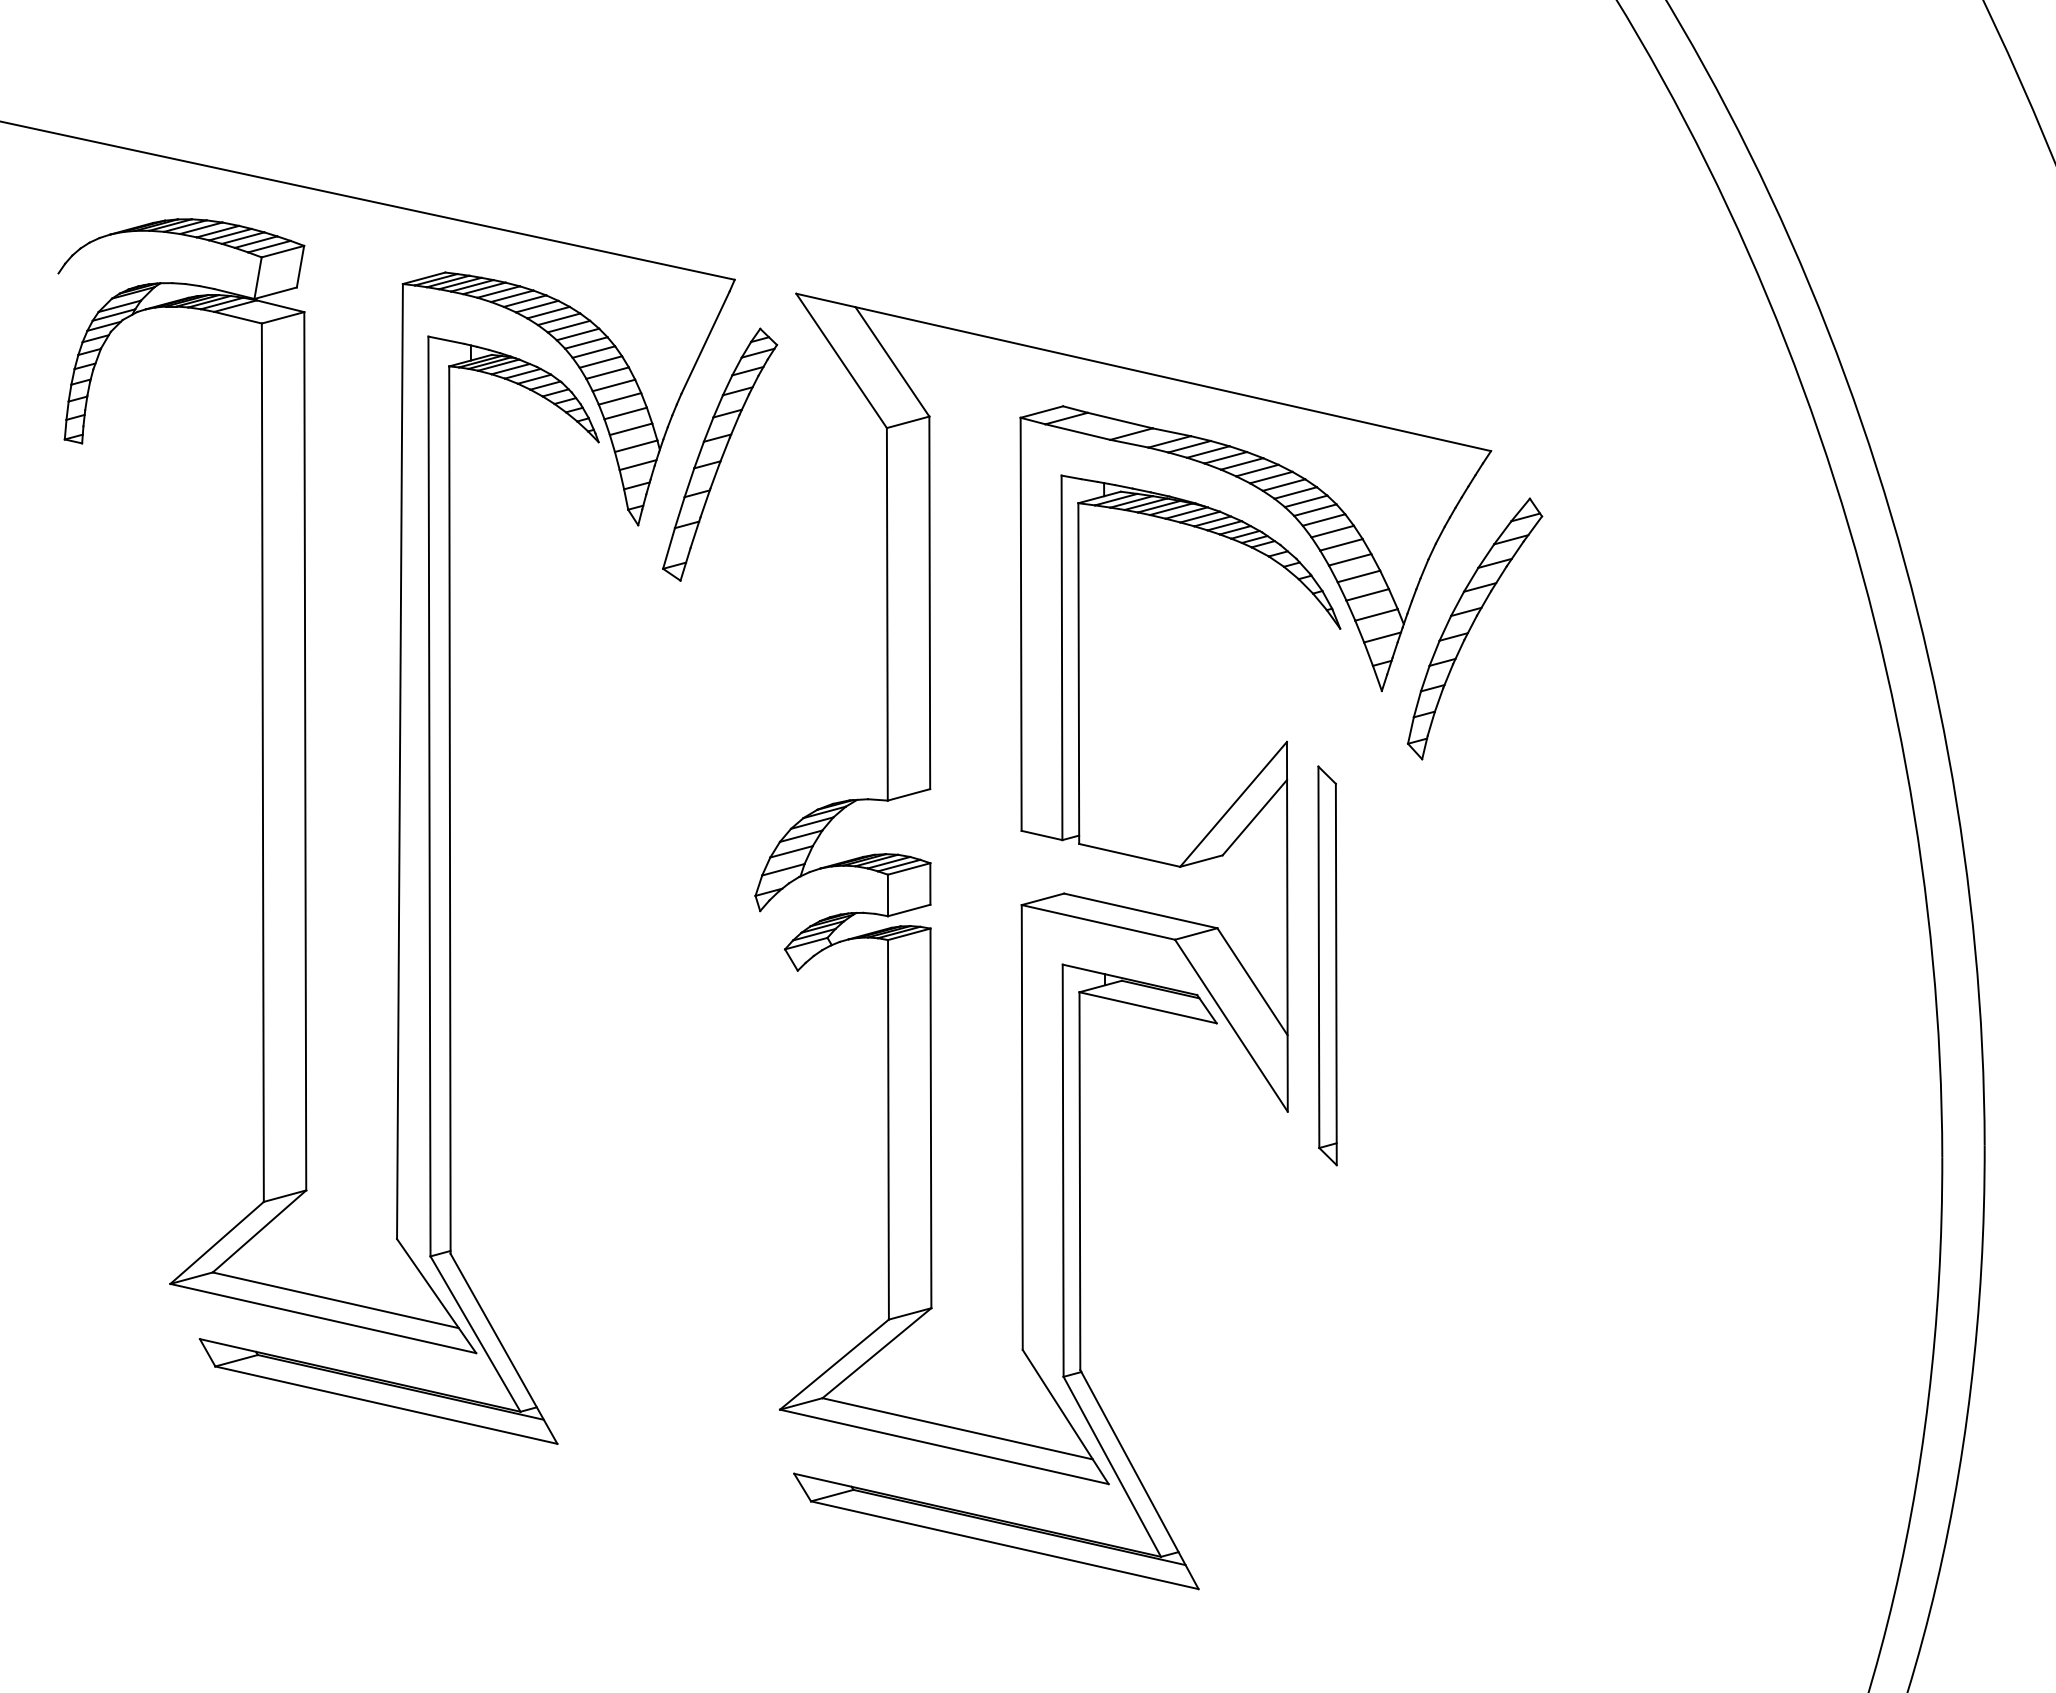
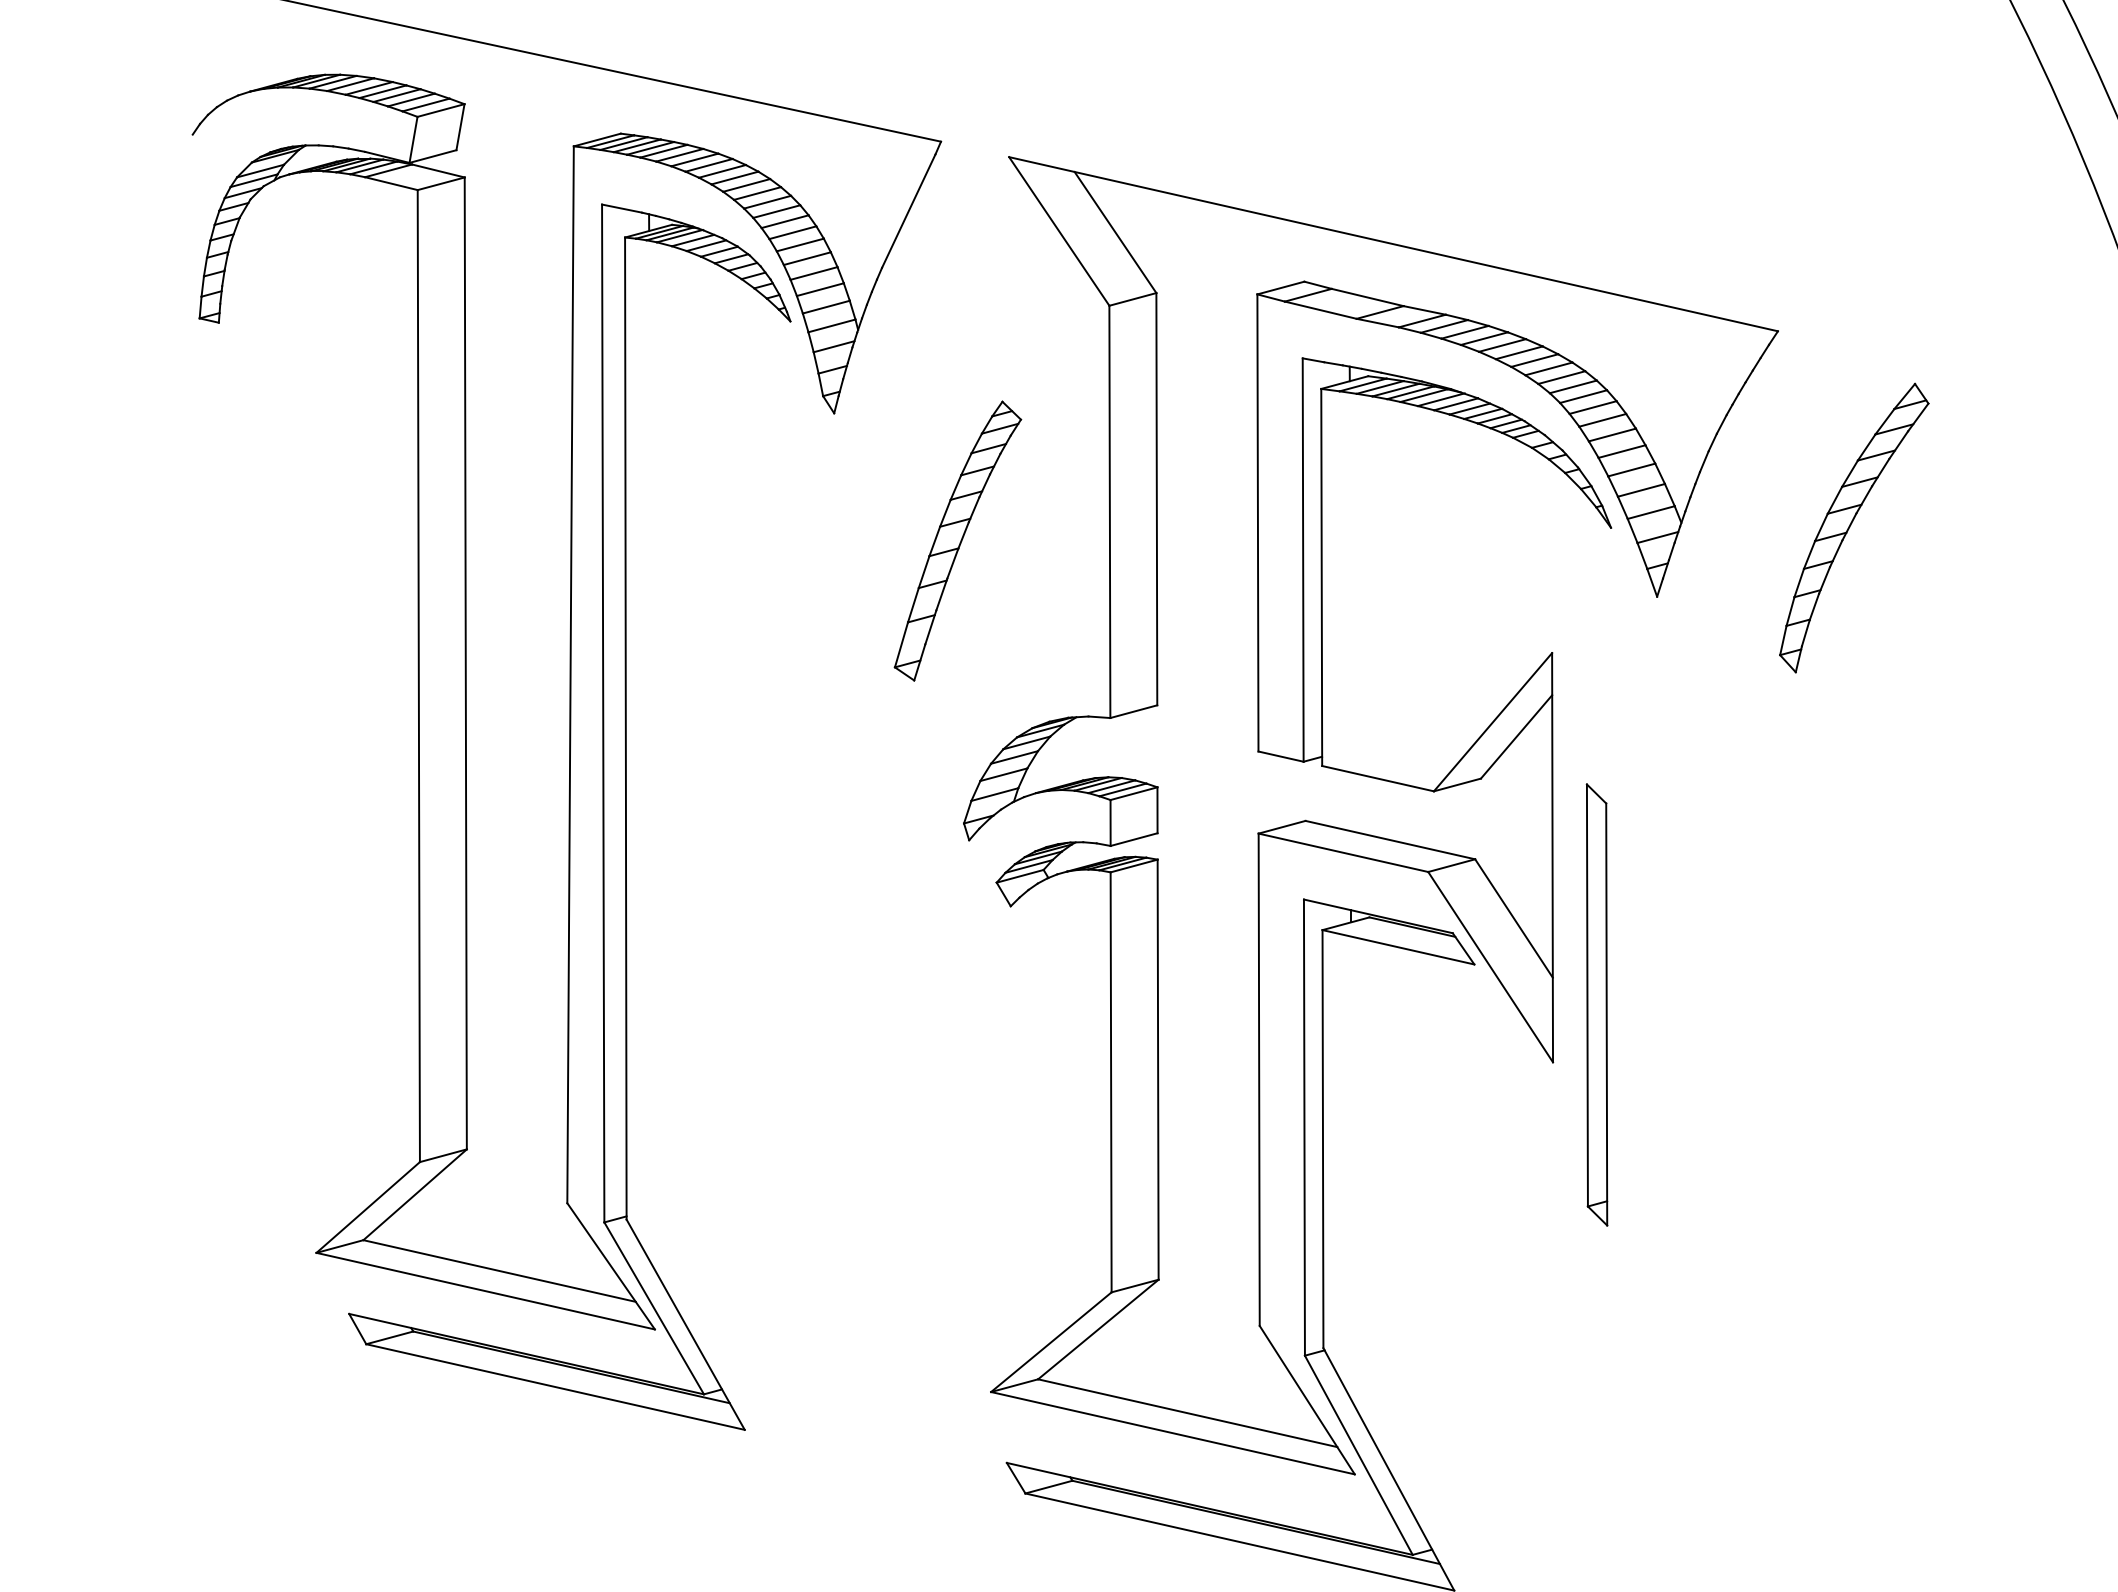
part: (720, 454) -> (958, 540), moved
part: (1475, 628) -> (1854, 527), moved
part: (1327, 965) -> (1596, 1004), moved

